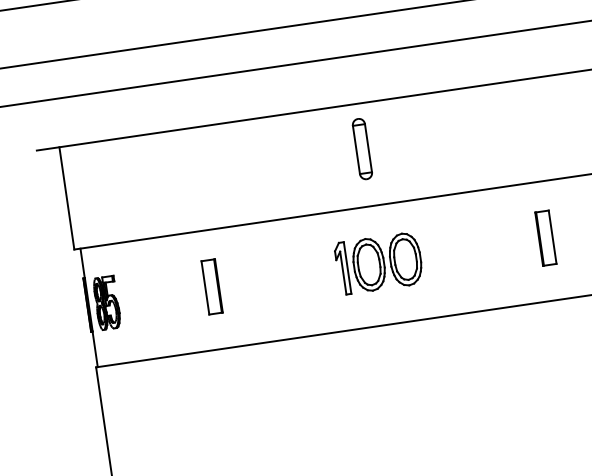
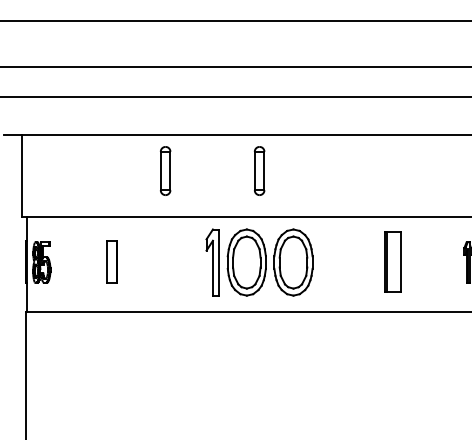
part: (244, 165) -> (165, 170), added
part: (546, 237) -> (393, 261), size x1.4
part: (379, 263) -> (259, 262), size x1.6
part: (211, 286) -> (111, 261), moved

